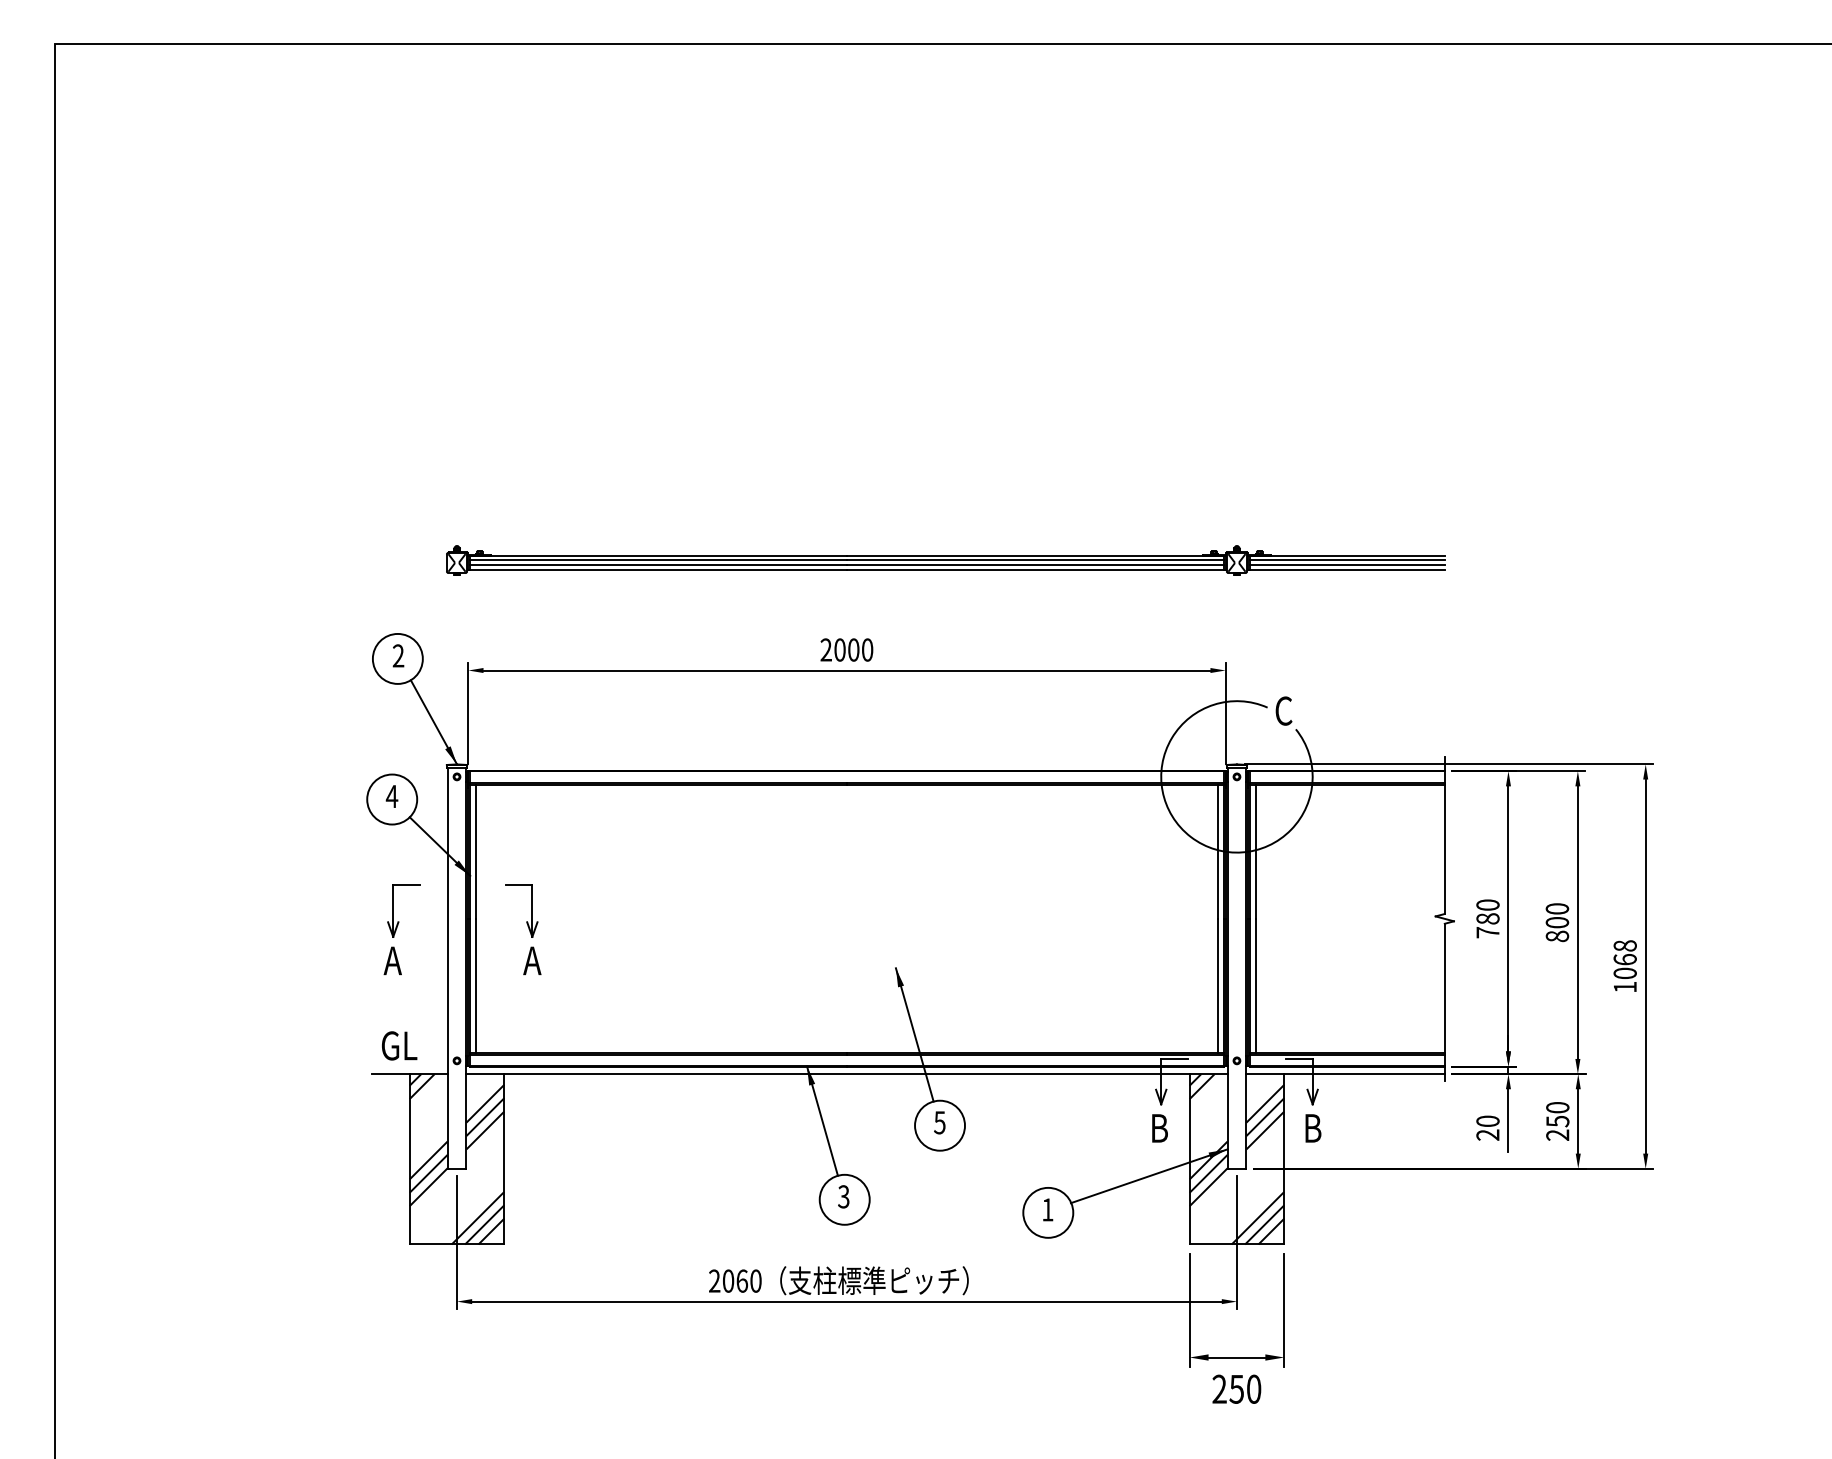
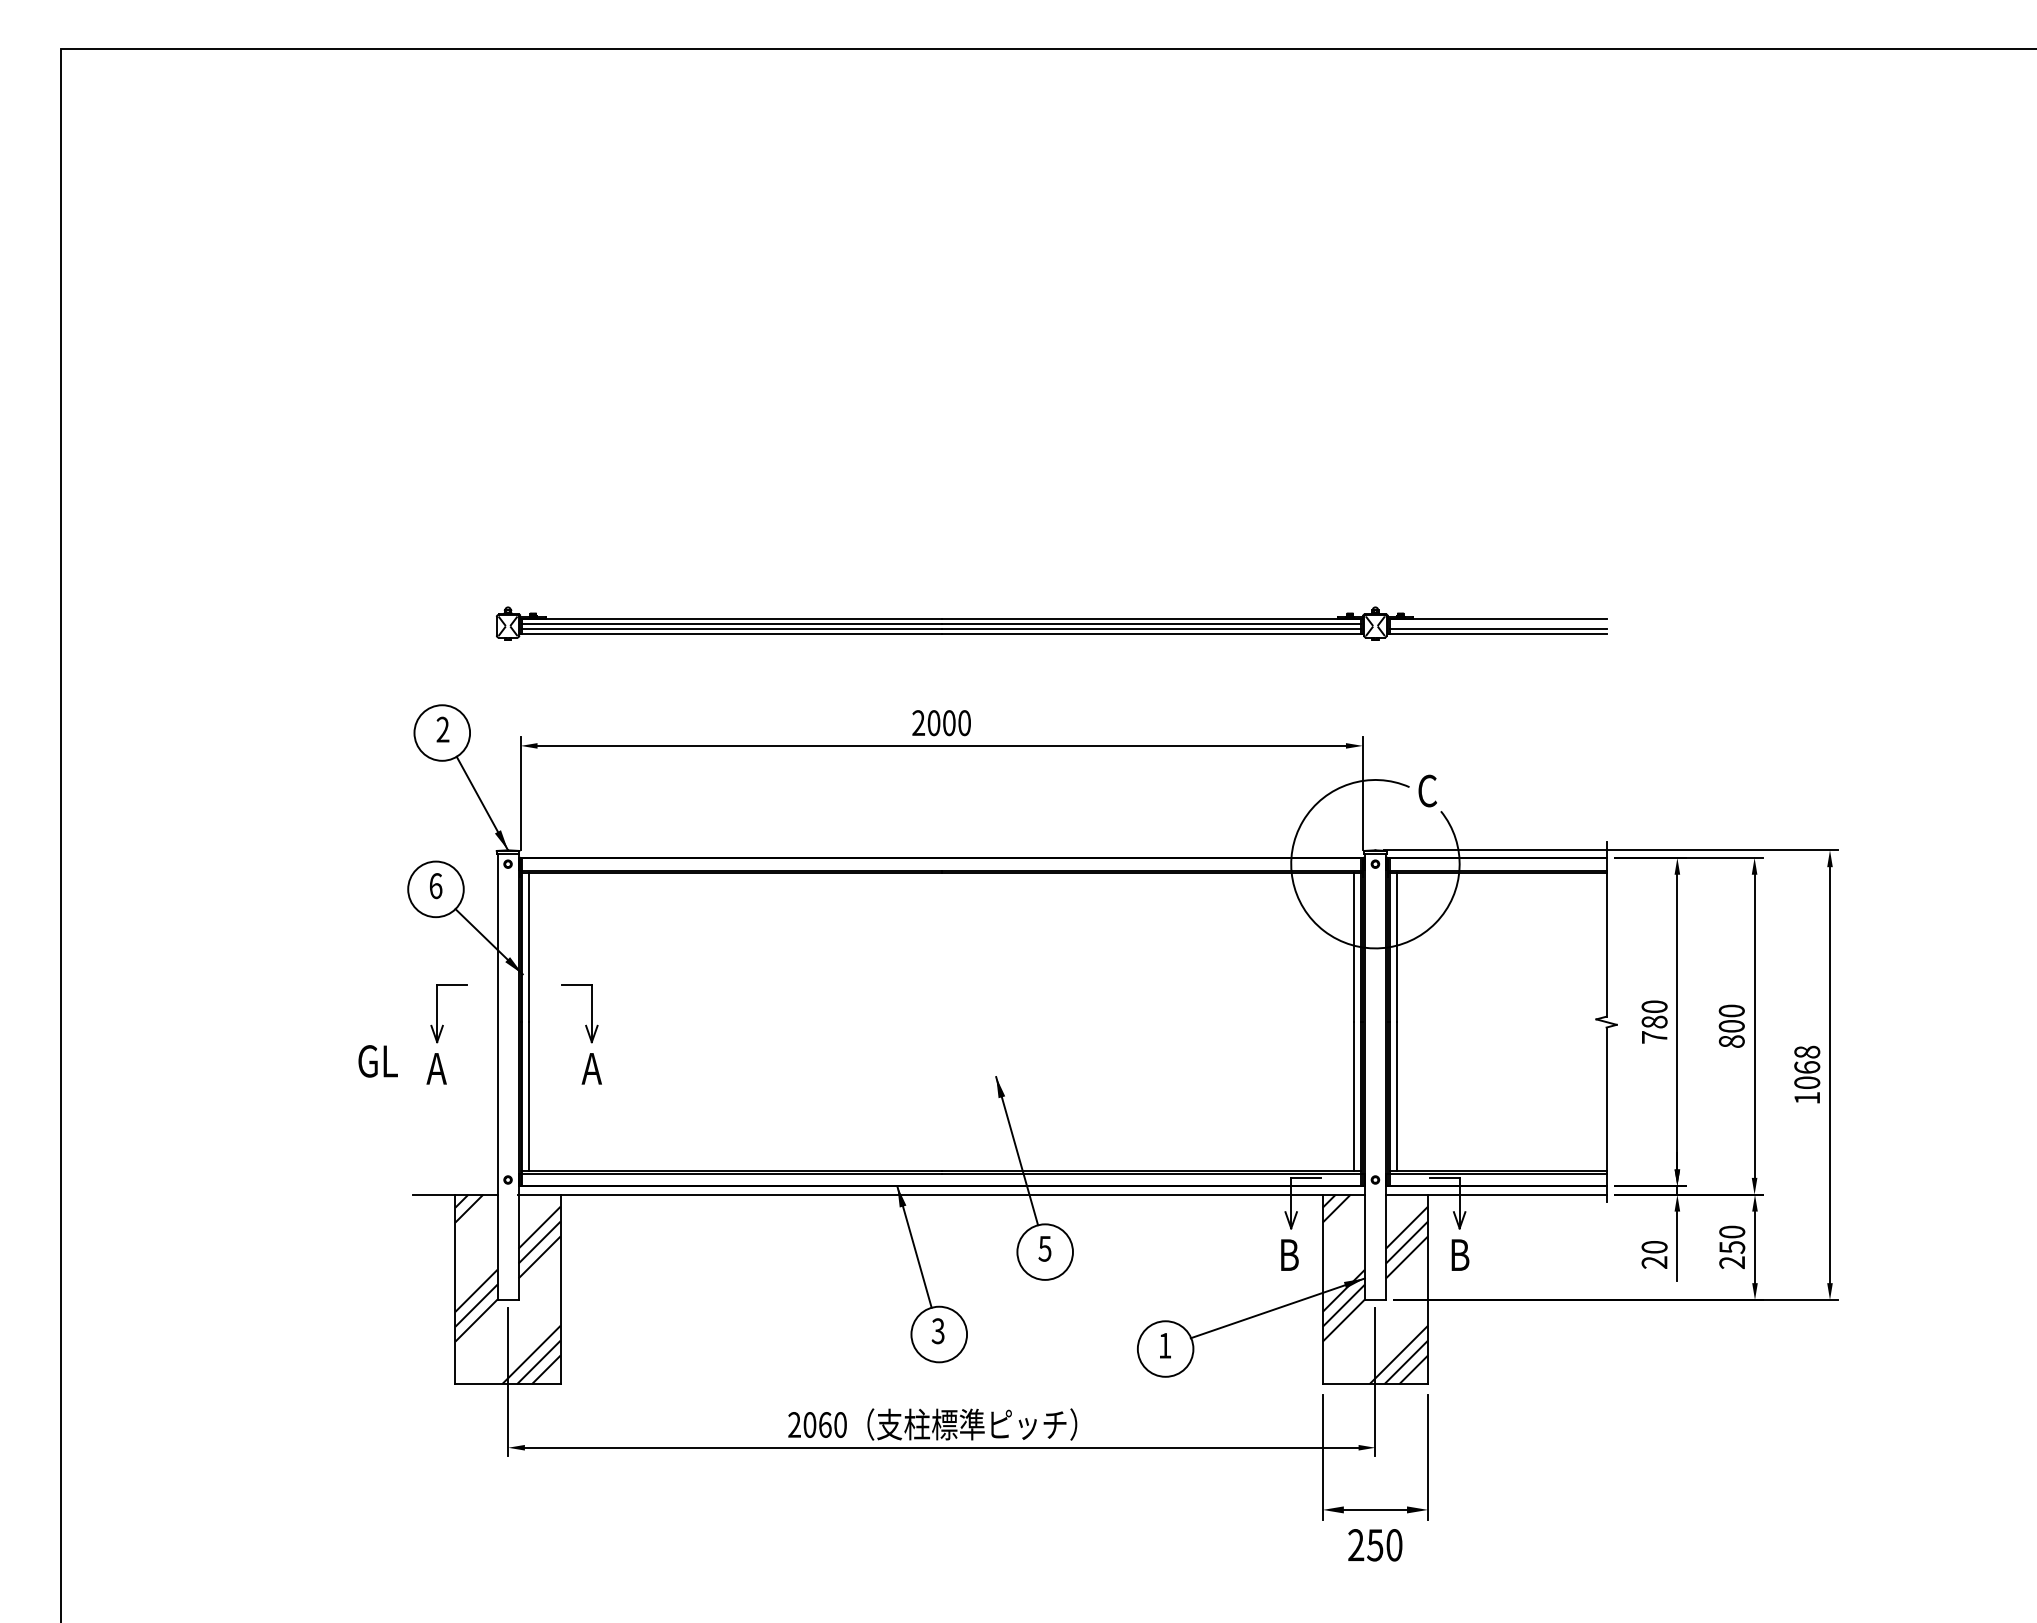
line: (1346, 560) -> (1497, 623), removed
text: (391, 796) -> (435, 886), 4 -> 6
text: (398, 1046) -> (377, 1061), moved

